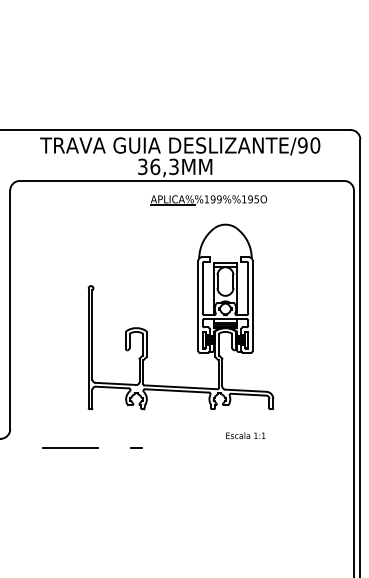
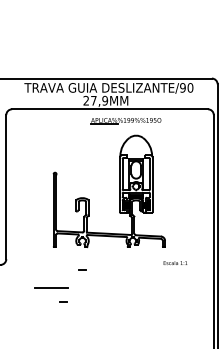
text: (157, 166) -> (95, 100), 36,3MM -> 27,9MM
text: (245, 434) -> (175, 262), moved
line: (70, 446) -> (51, 287), moved
line: (104, 499) -> (63, 301), added

